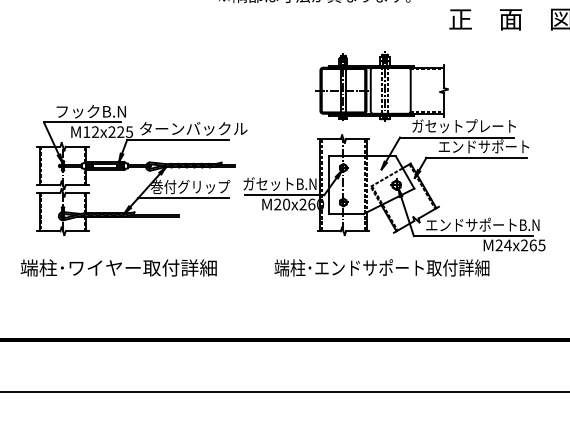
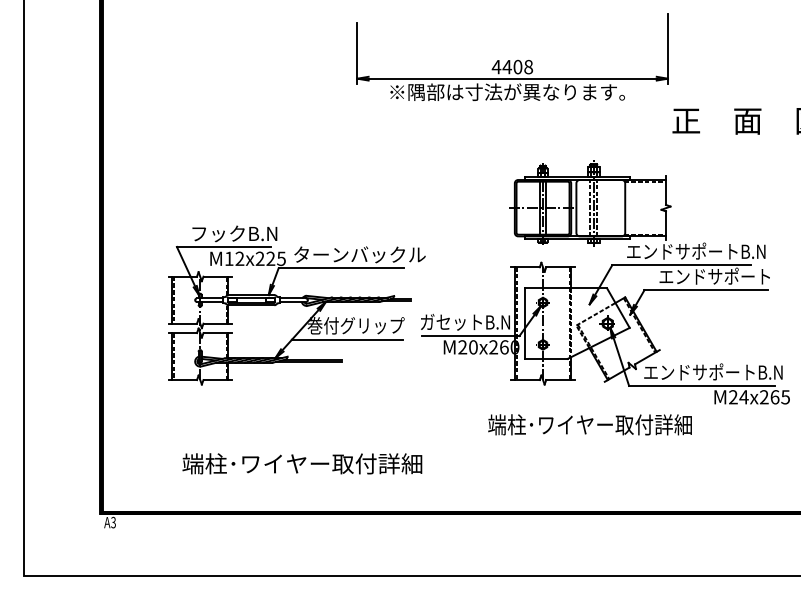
text: (469, 126) -> (696, 251), ガセットプレート -> エンドサポートB.N
text: (118, 267) -> (302, 463), moved
text: (381, 267) -> (589, 424), 端柱･エンドサポート取付詳細 -> 端柱･ワイヤー取付詳細

